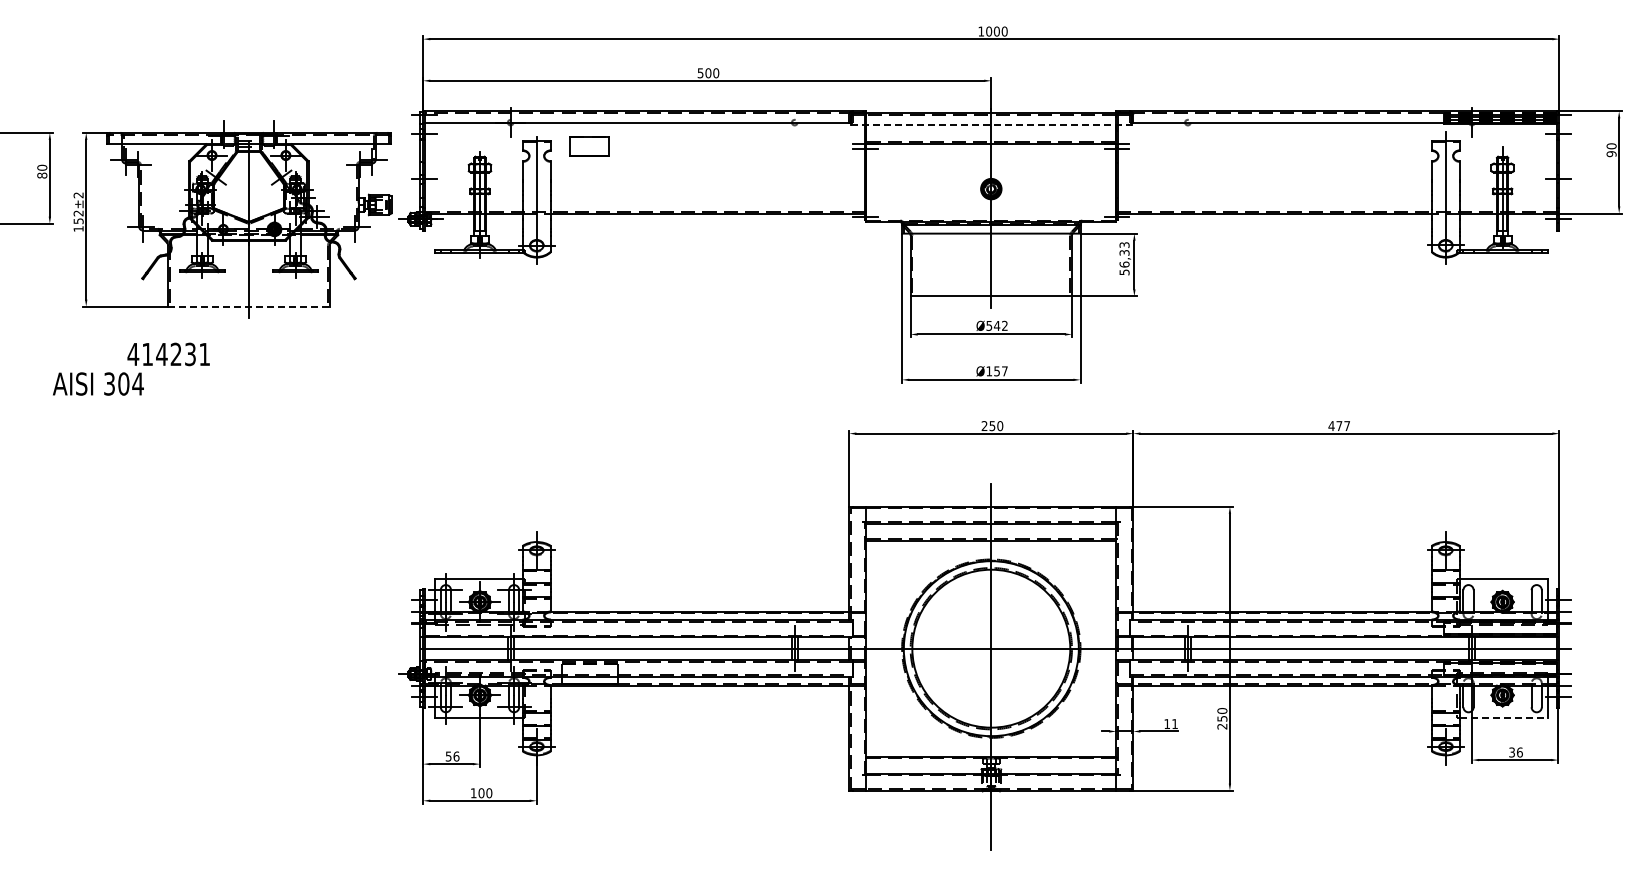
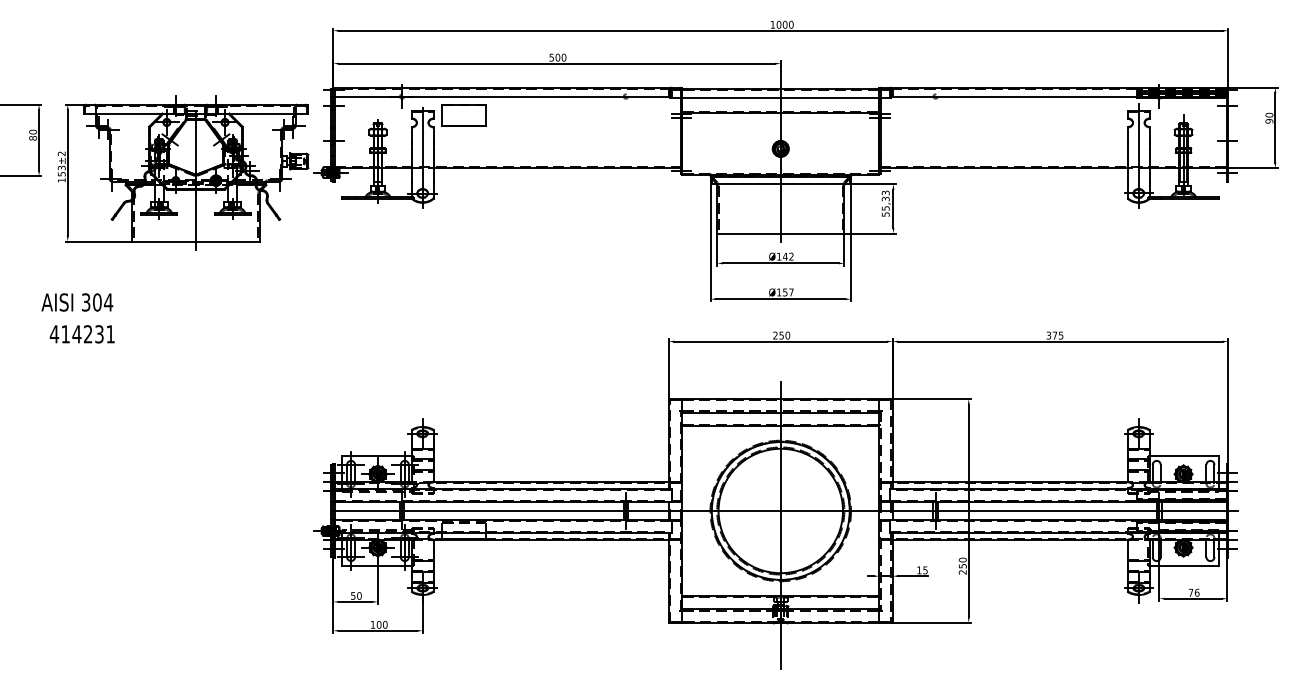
line: (991, 124) -> (780, 98), dashed -> solid
part: (589, 146) -> (464, 115), size x1.43
text: (78, 213) -> (61, 168), 152 -> 153
text: (1124, 264) -> (885, 208), 56,33 -> 55,33
line: (248, 306) -> (195, 241), dashed -> solid
text: (989, 325) -> (779, 256), 542 -> 142
text: (168, 354) -> (82, 334), moved
text: (1338, 426) -> (1054, 335), 477 -> 375
line: (1504, 718) -> (1185, 565), dashed -> solid
text: (1174, 724) -> (925, 570), 11 -> 15
text: (1511, 752) -> (1190, 592), 36 -> 76
text: (456, 756) -> (359, 595), 56 -> 50

